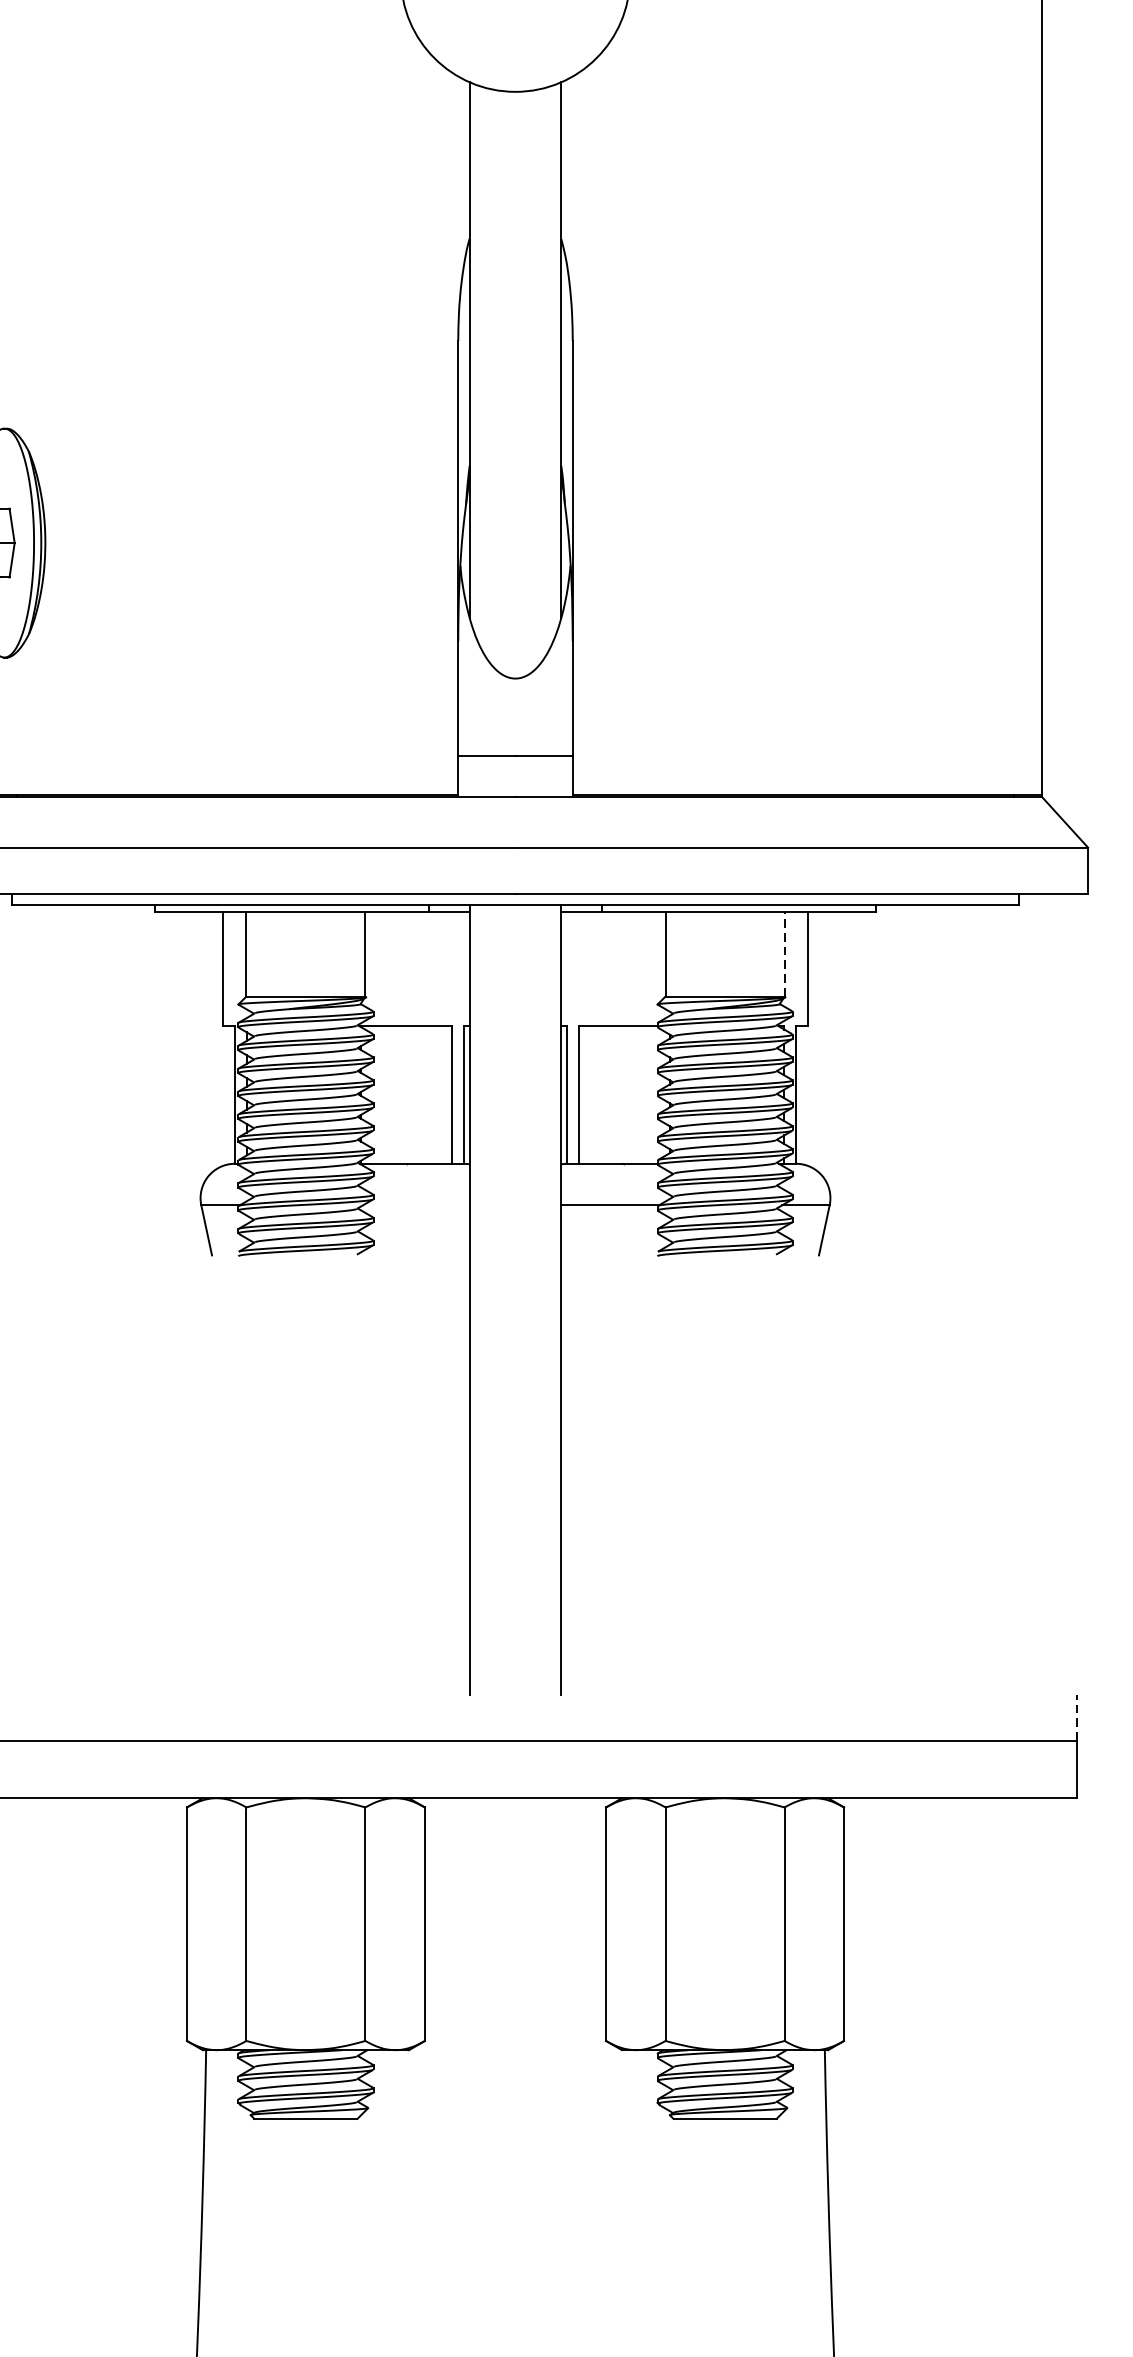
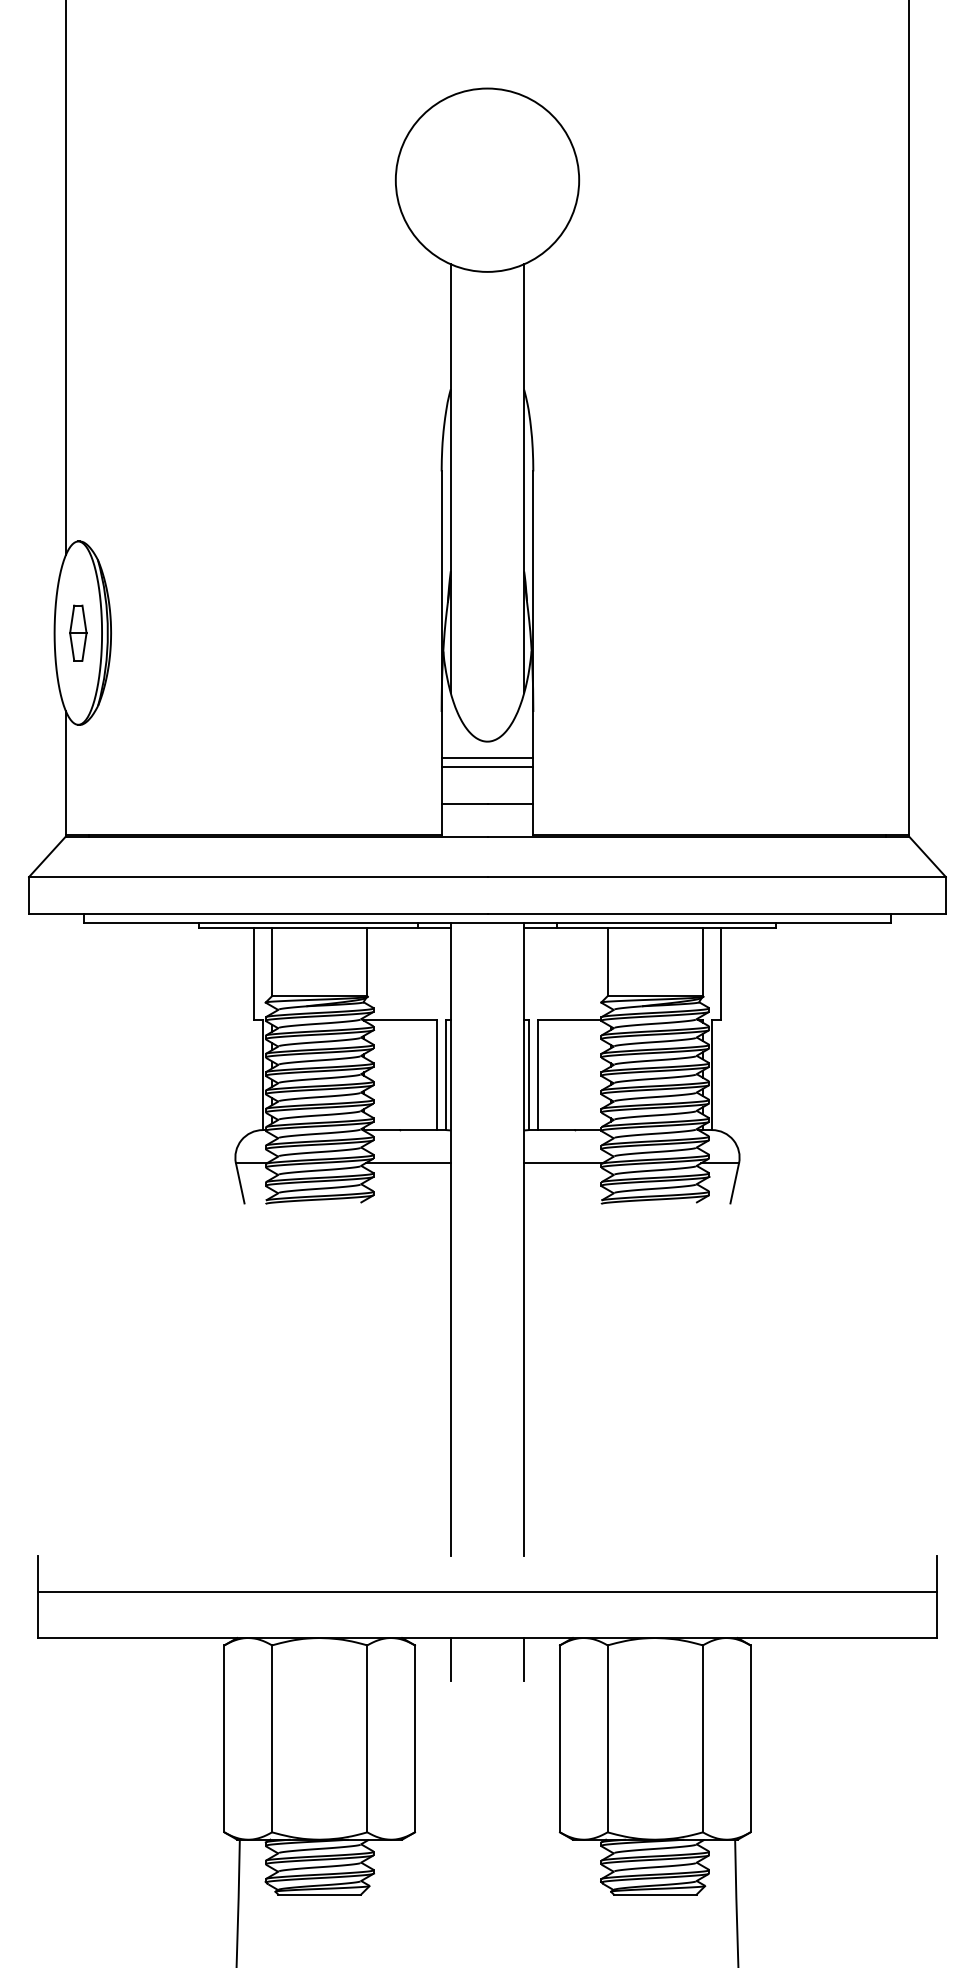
line: (515, 698) -> (487, 757), added
line: (515, 710) -> (487, 767), added
line: (784, 954) -> (702, 962), dashed -> solid
line: (415, 1205) -> (407, 1163), added
line: (1076, 1717) -> (936, 1573), dashed -> solid
line: (469, 1825) -> (450, 1659), added
line: (561, 1825) -> (524, 1659), added

